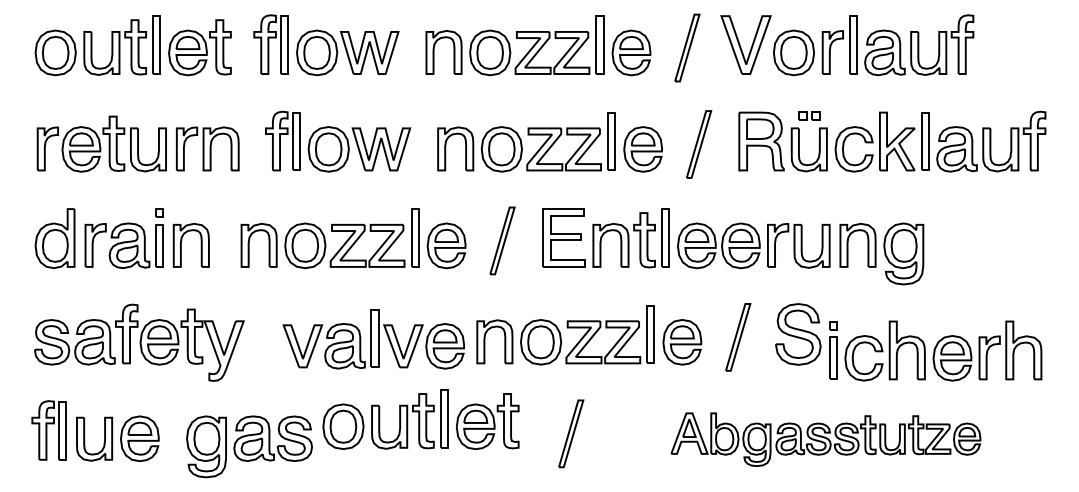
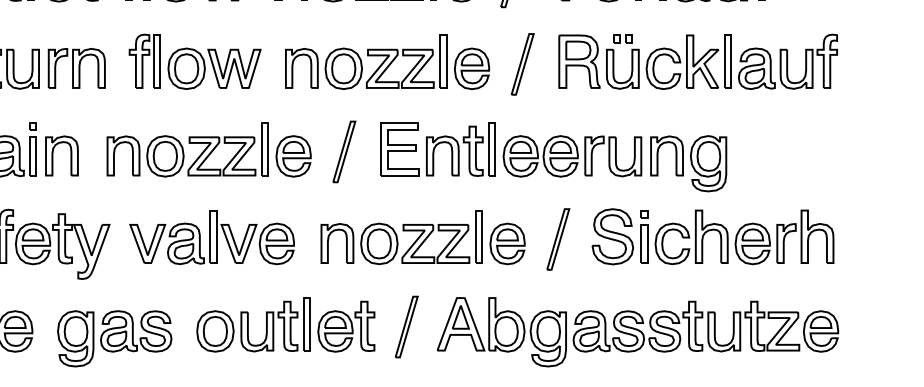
part: (373, 339) -> (211, 237), moved
part: (935, 350) -> (737, 236), moved
part: (420, 419) -> (285, 324), moved
part: (825, 439) -> (637, 332), size x1.43

